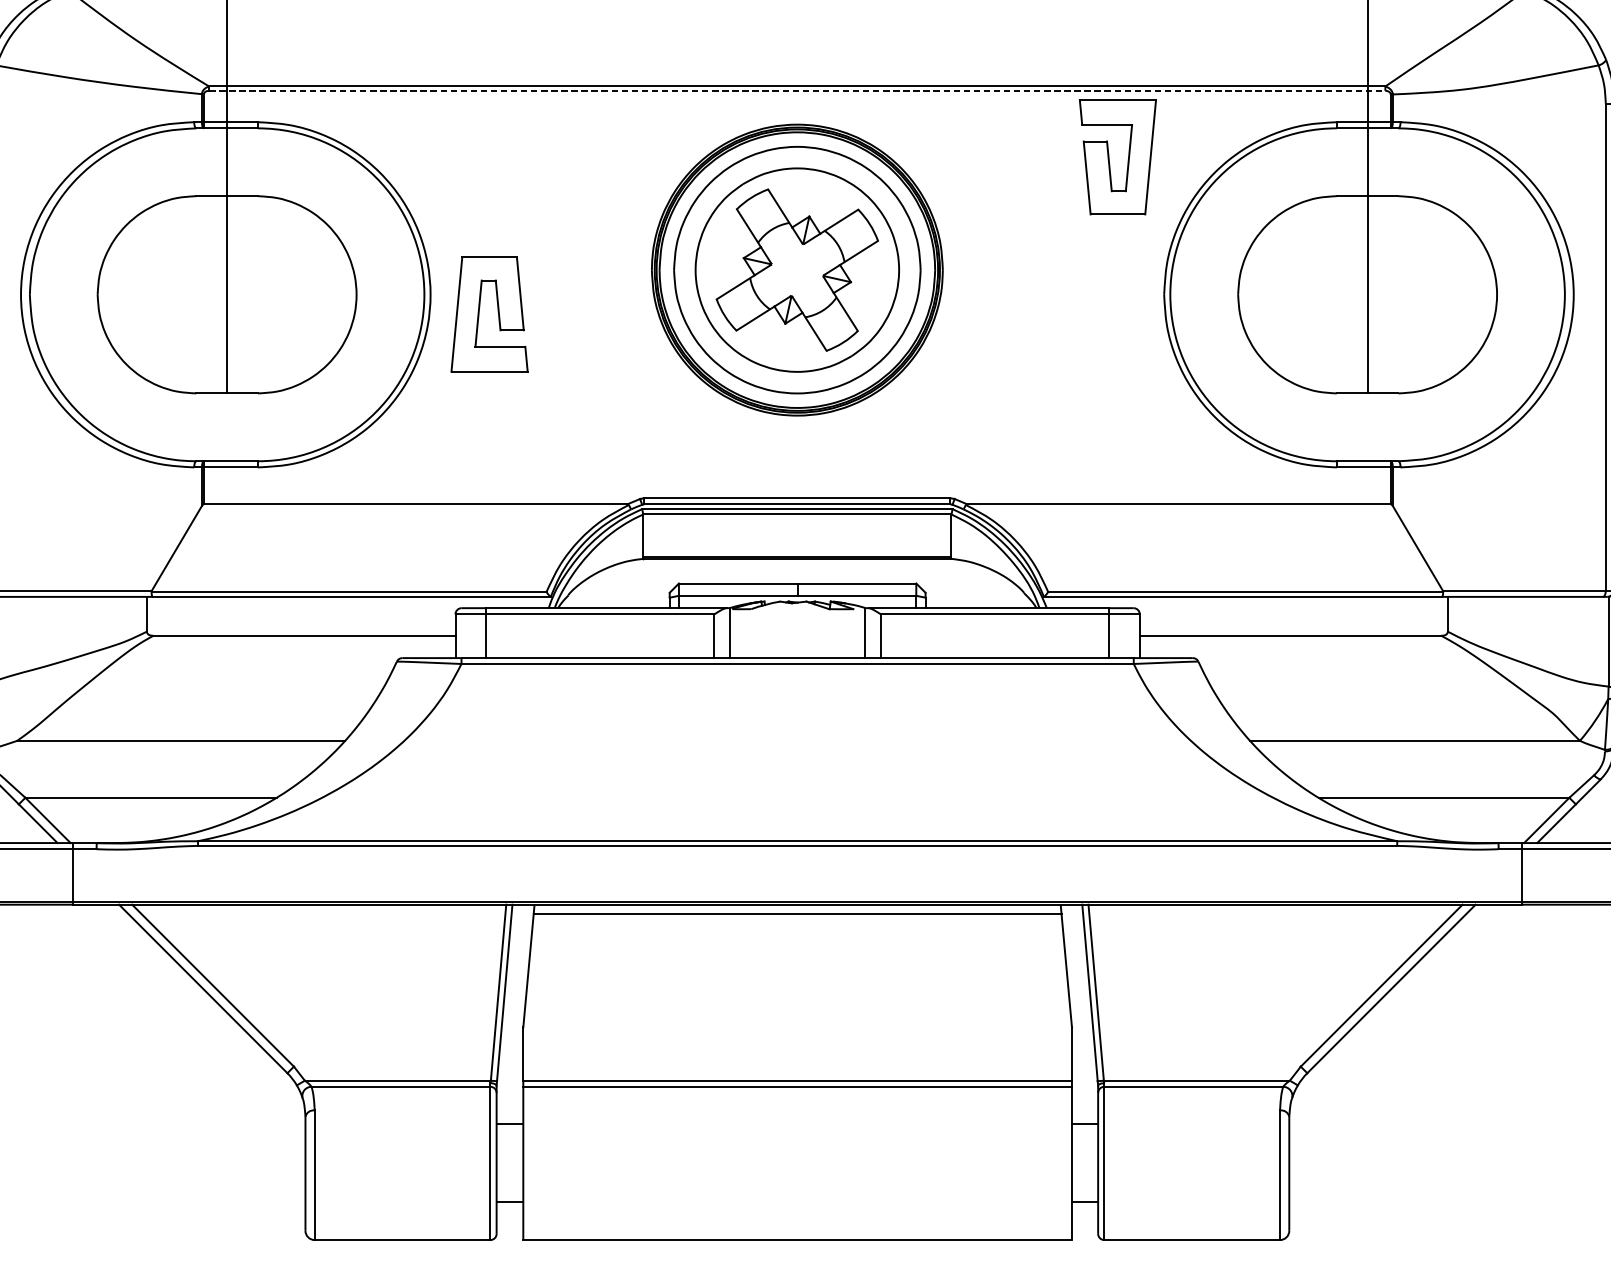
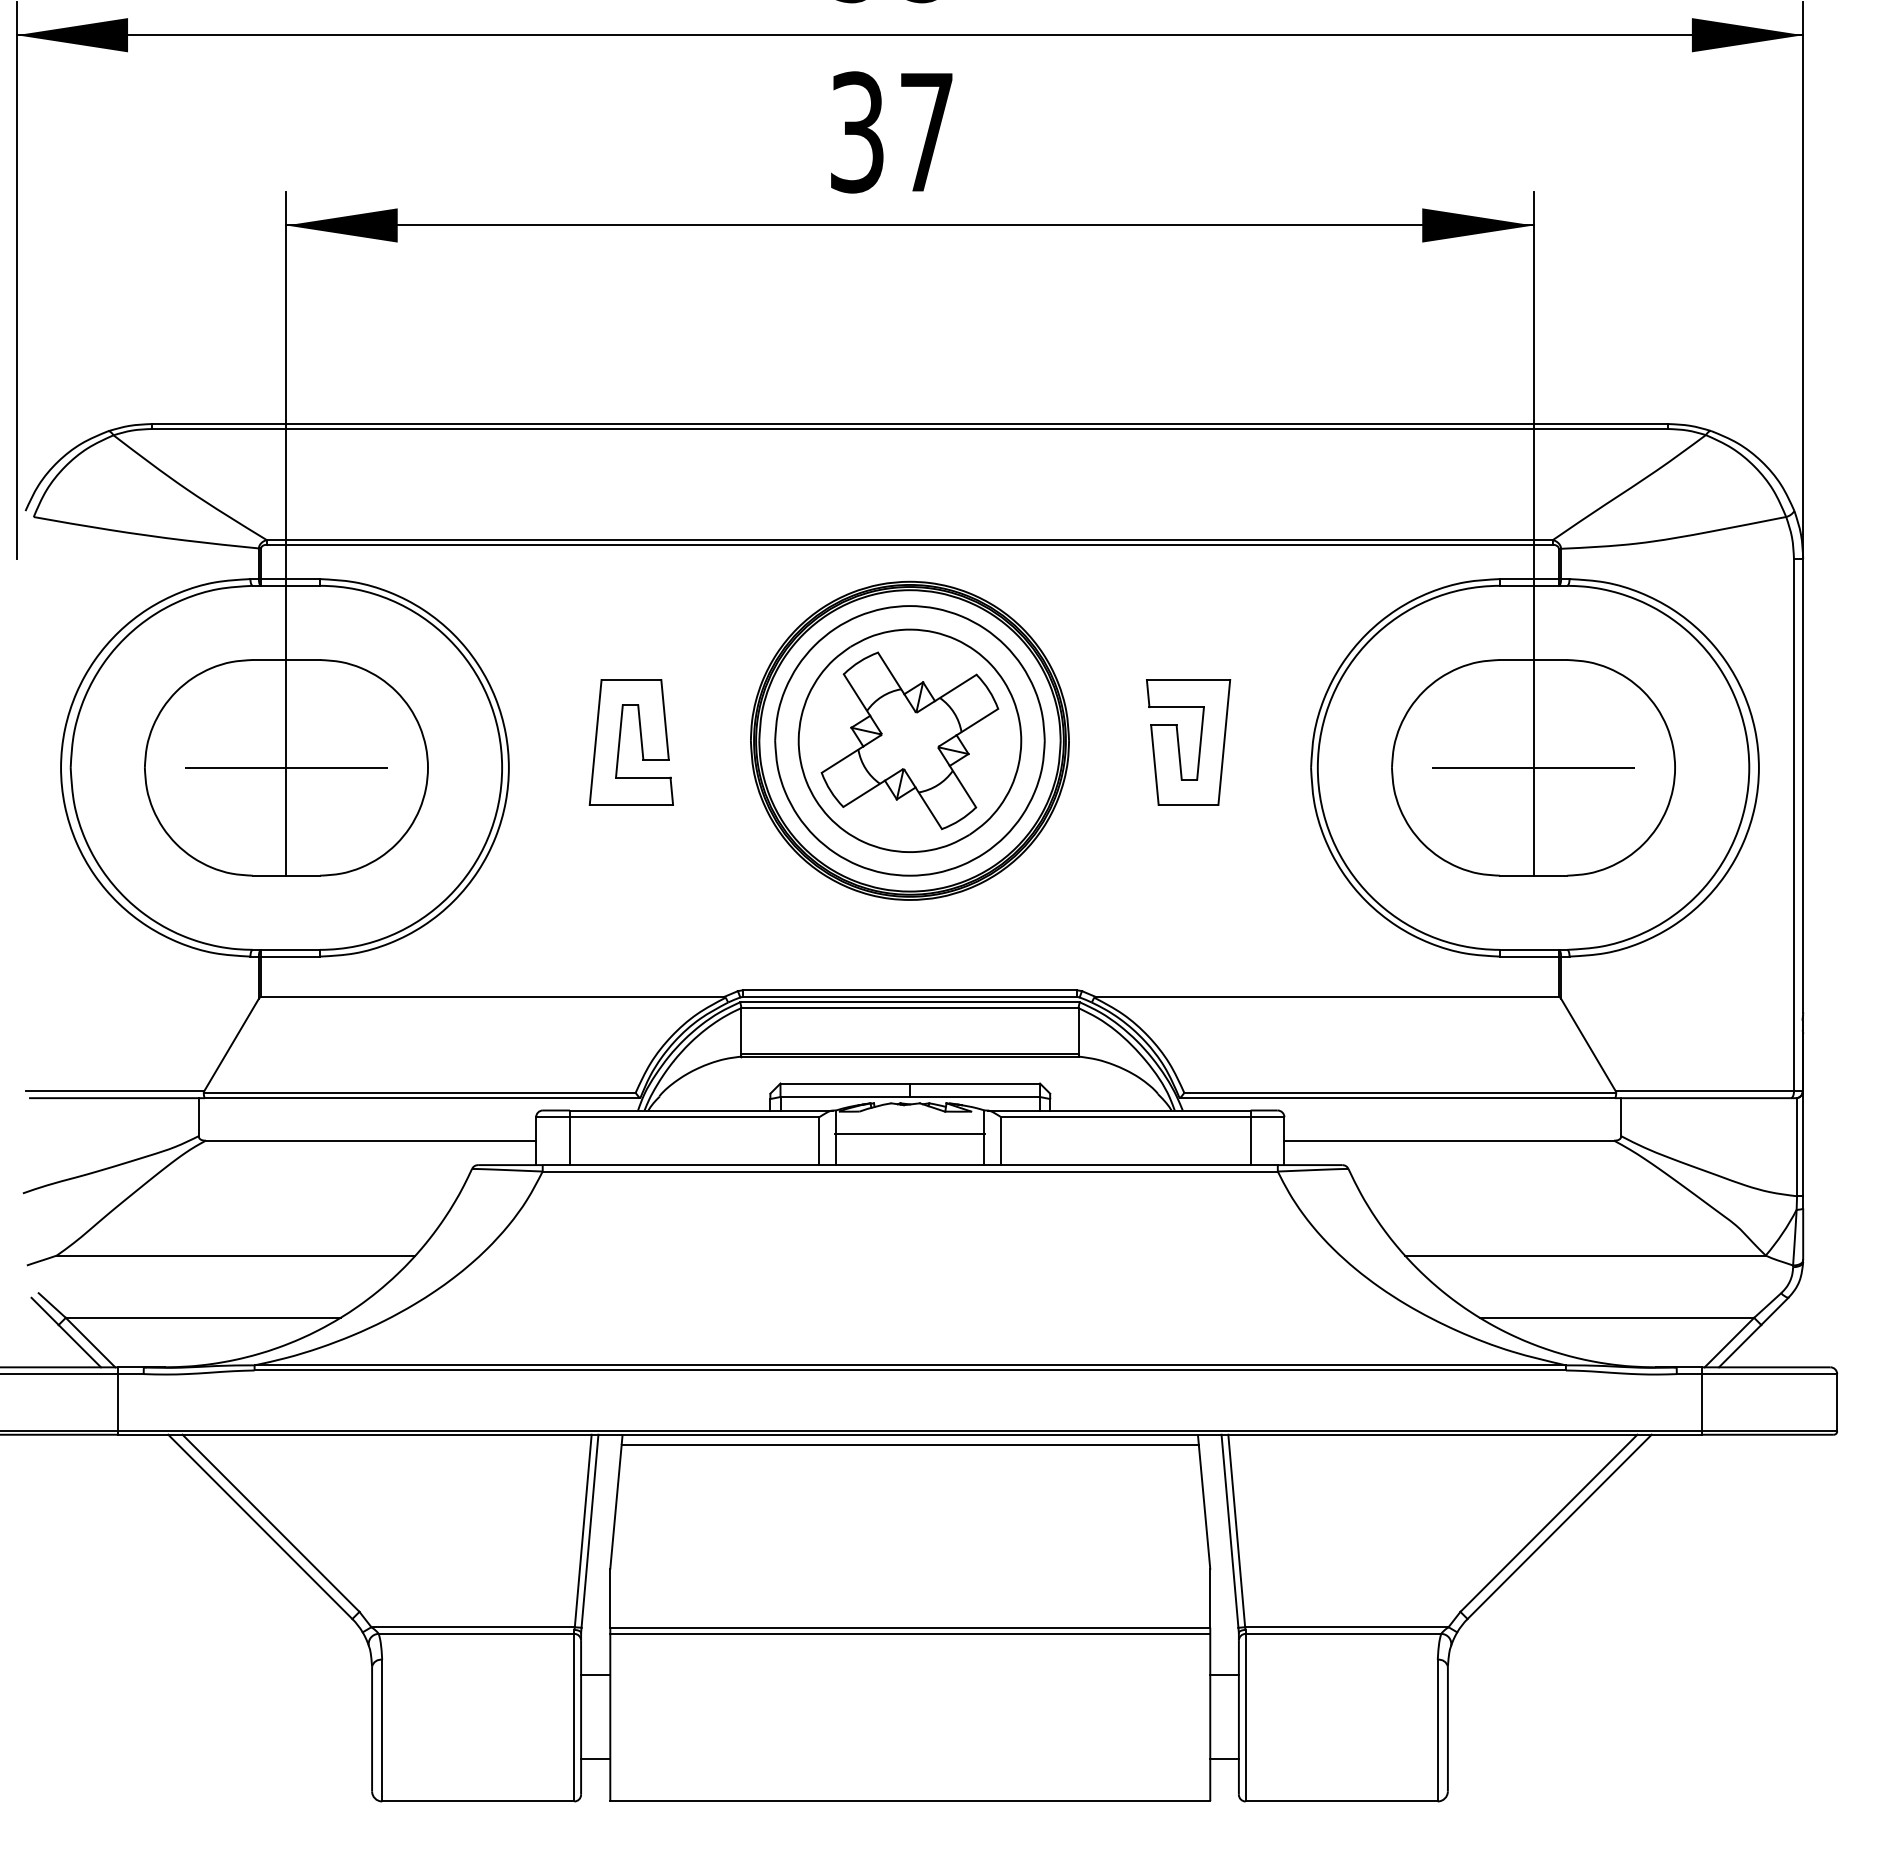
line: (797, 90) -> (910, 544), dashed -> solid
part: (1109, 157) -> (1179, 742), moved
line: (227, 294) -> (286, 767), added
line: (1367, 294) -> (1533, 767), added
part: (479, 314) -> (620, 742), moved
line: (796, 630) -> (909, 1134), added

